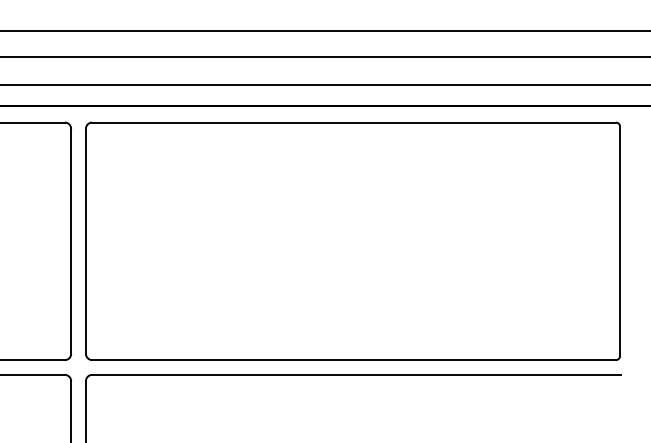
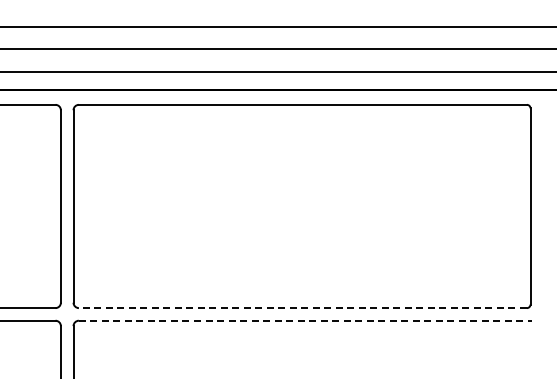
line: (353, 360) -> (302, 308), solid -> dashed
line: (357, 374) -> (305, 320), solid -> dashed

